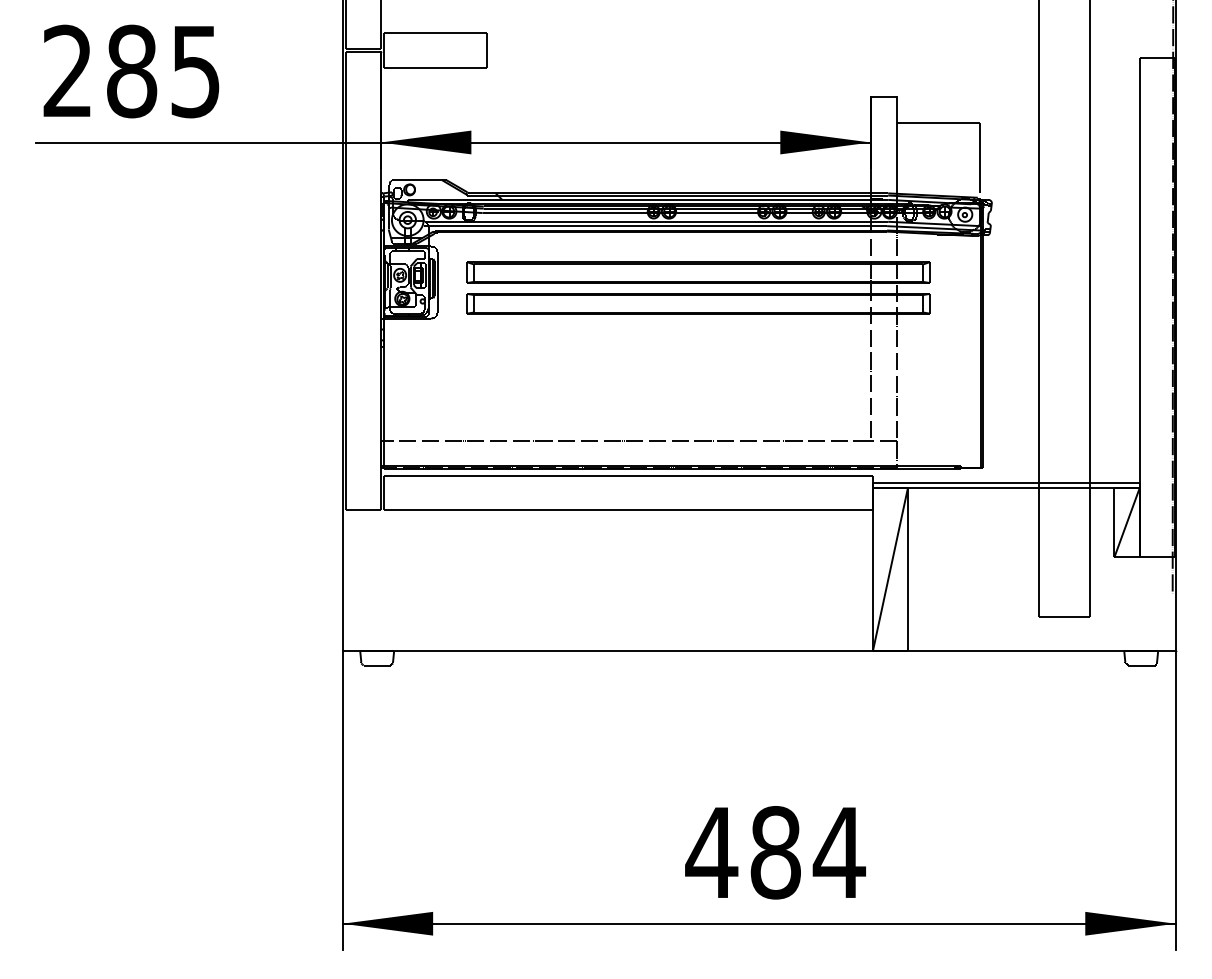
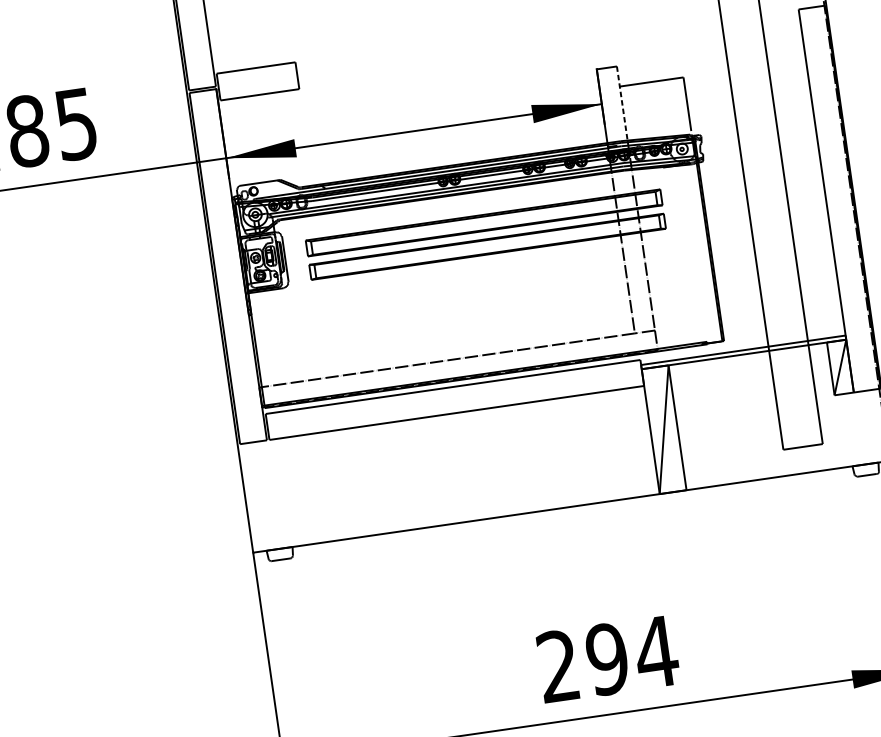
line: (896, 146) -> (622, 104), solid -> dashed
text: (742, 852) -> (581, 662), 484 -> 294

